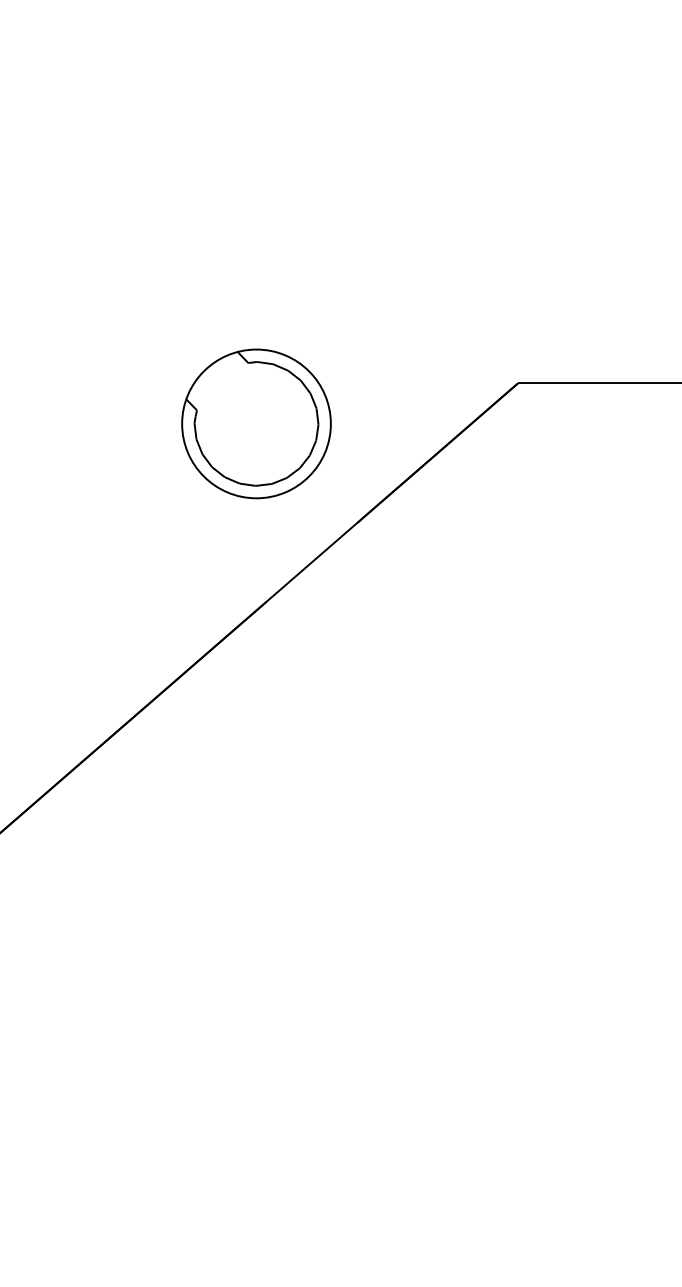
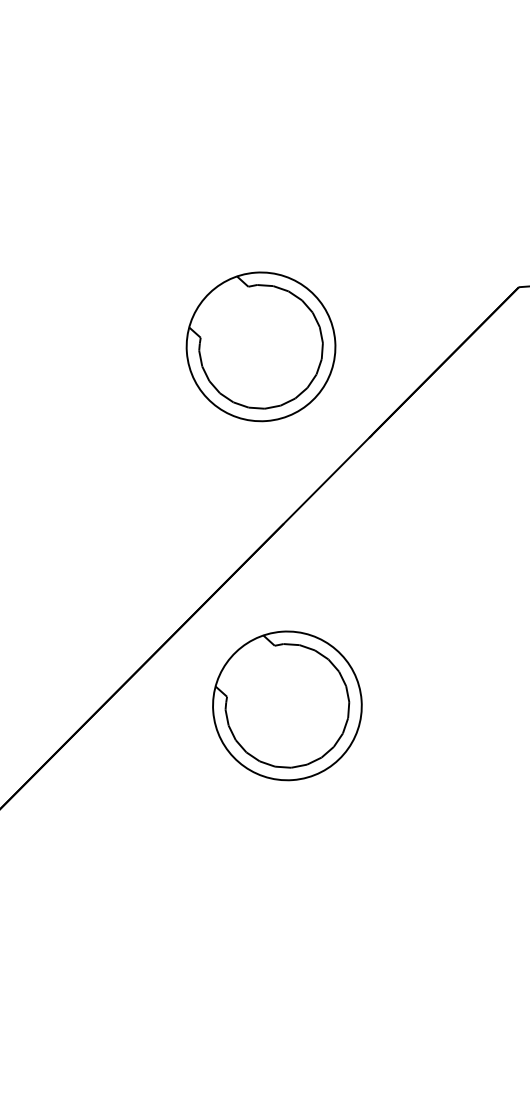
part: (256, 783) -> (287, 705), added

